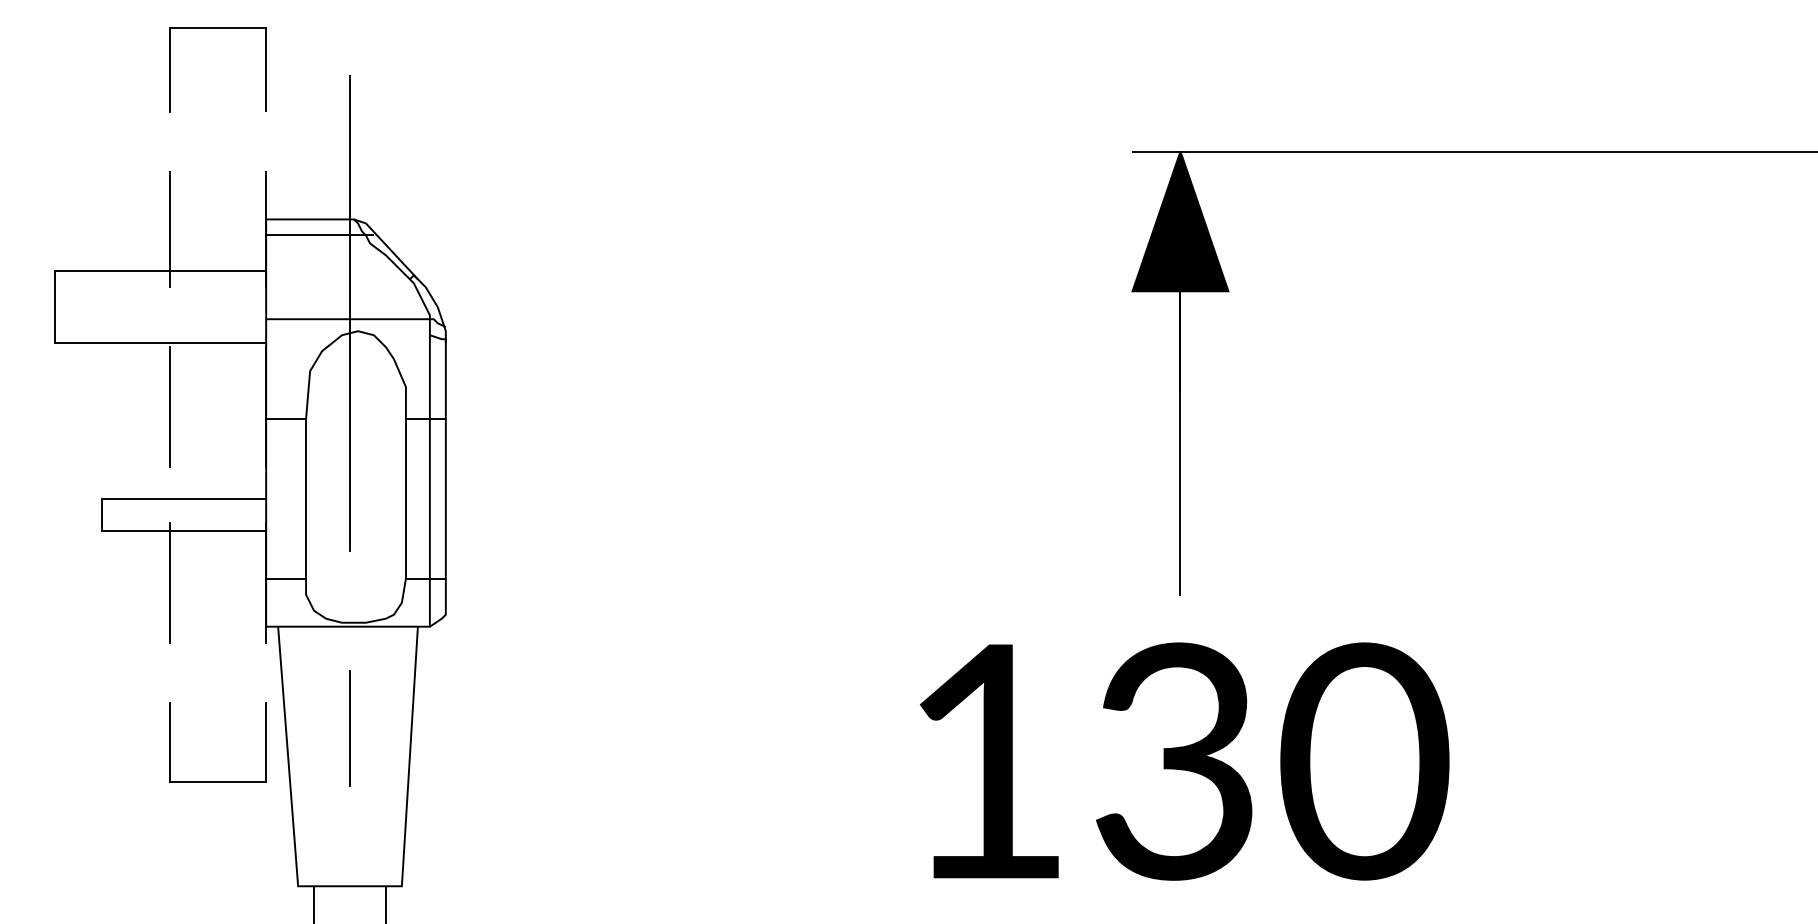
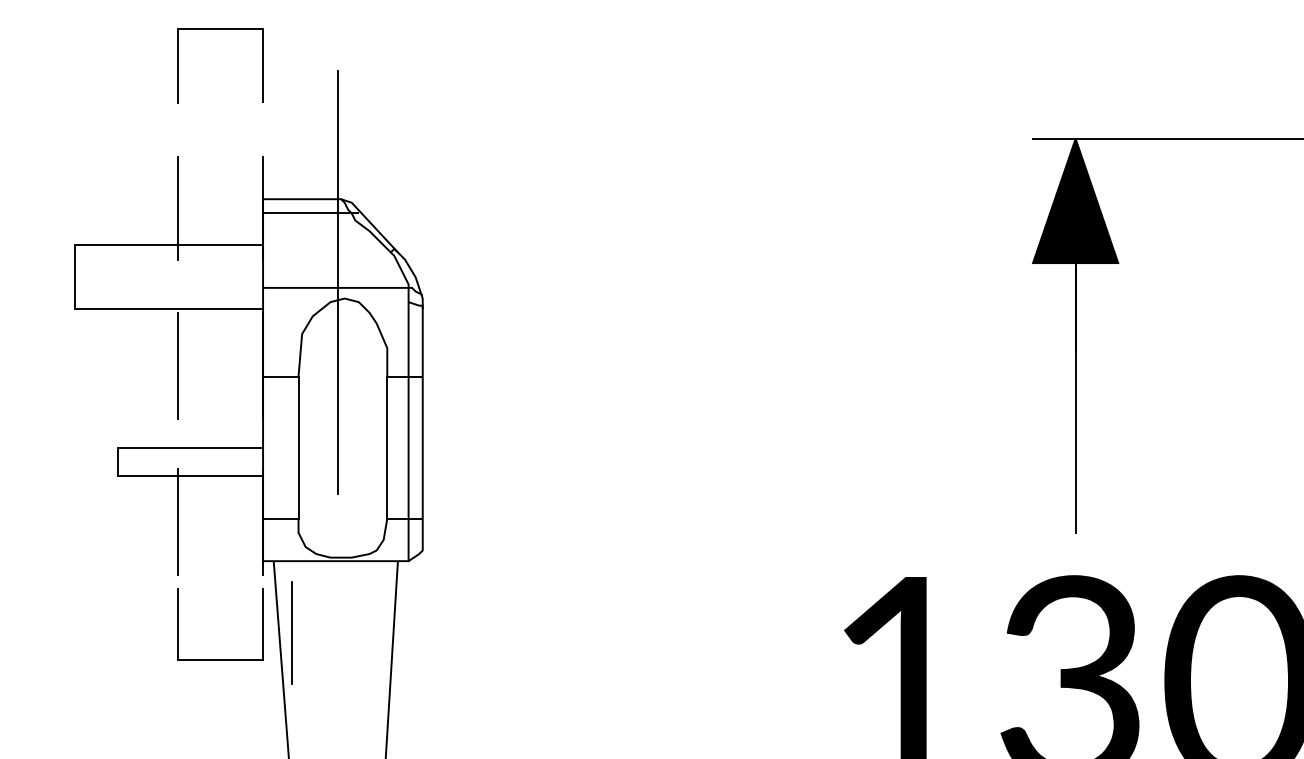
line: (349, 728) -> (291, 632), moved
part: (217, 781) -> (219, 659), moved

